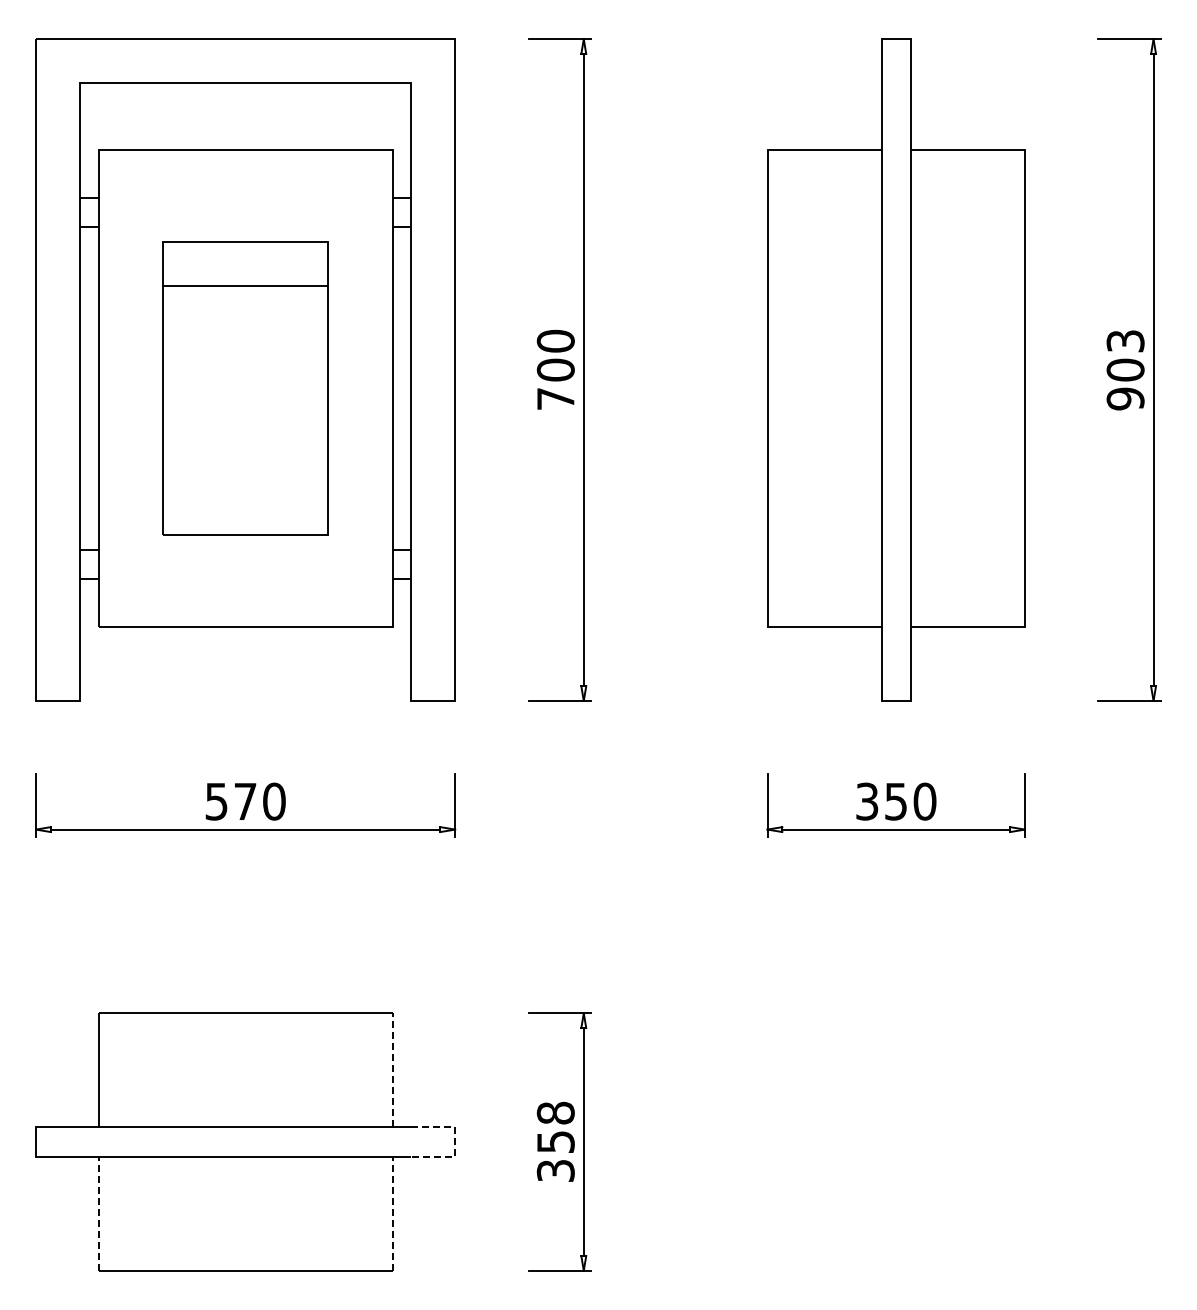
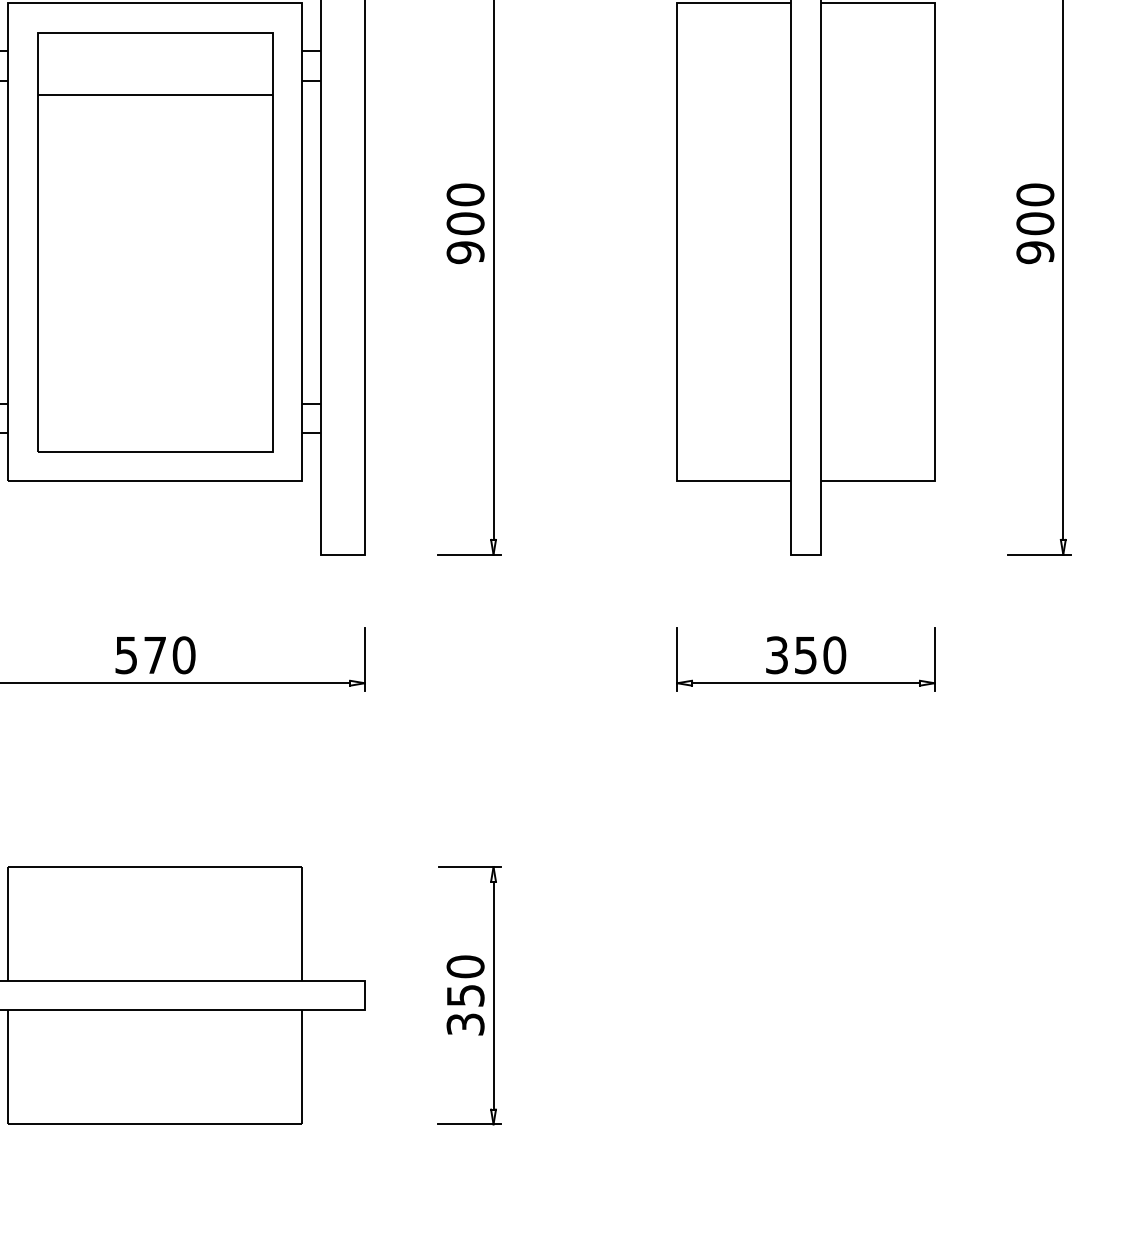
text: (1125, 340) -> (1035, 194), 903 -> 900
part: (245, 388) -> (155, 242), size x1.43
text: (555, 398) -> (465, 252), 700 -> 900
line: (392, 1070) -> (302, 924), dashed -> solid
text: (555, 1112) -> (465, 966), 358 -> 350
line: (455, 1142) -> (365, 996), dashed -> solid
line: (98, 1213) -> (8, 1067), dashed -> solid
line: (392, 1213) -> (302, 1067), dashed -> solid

